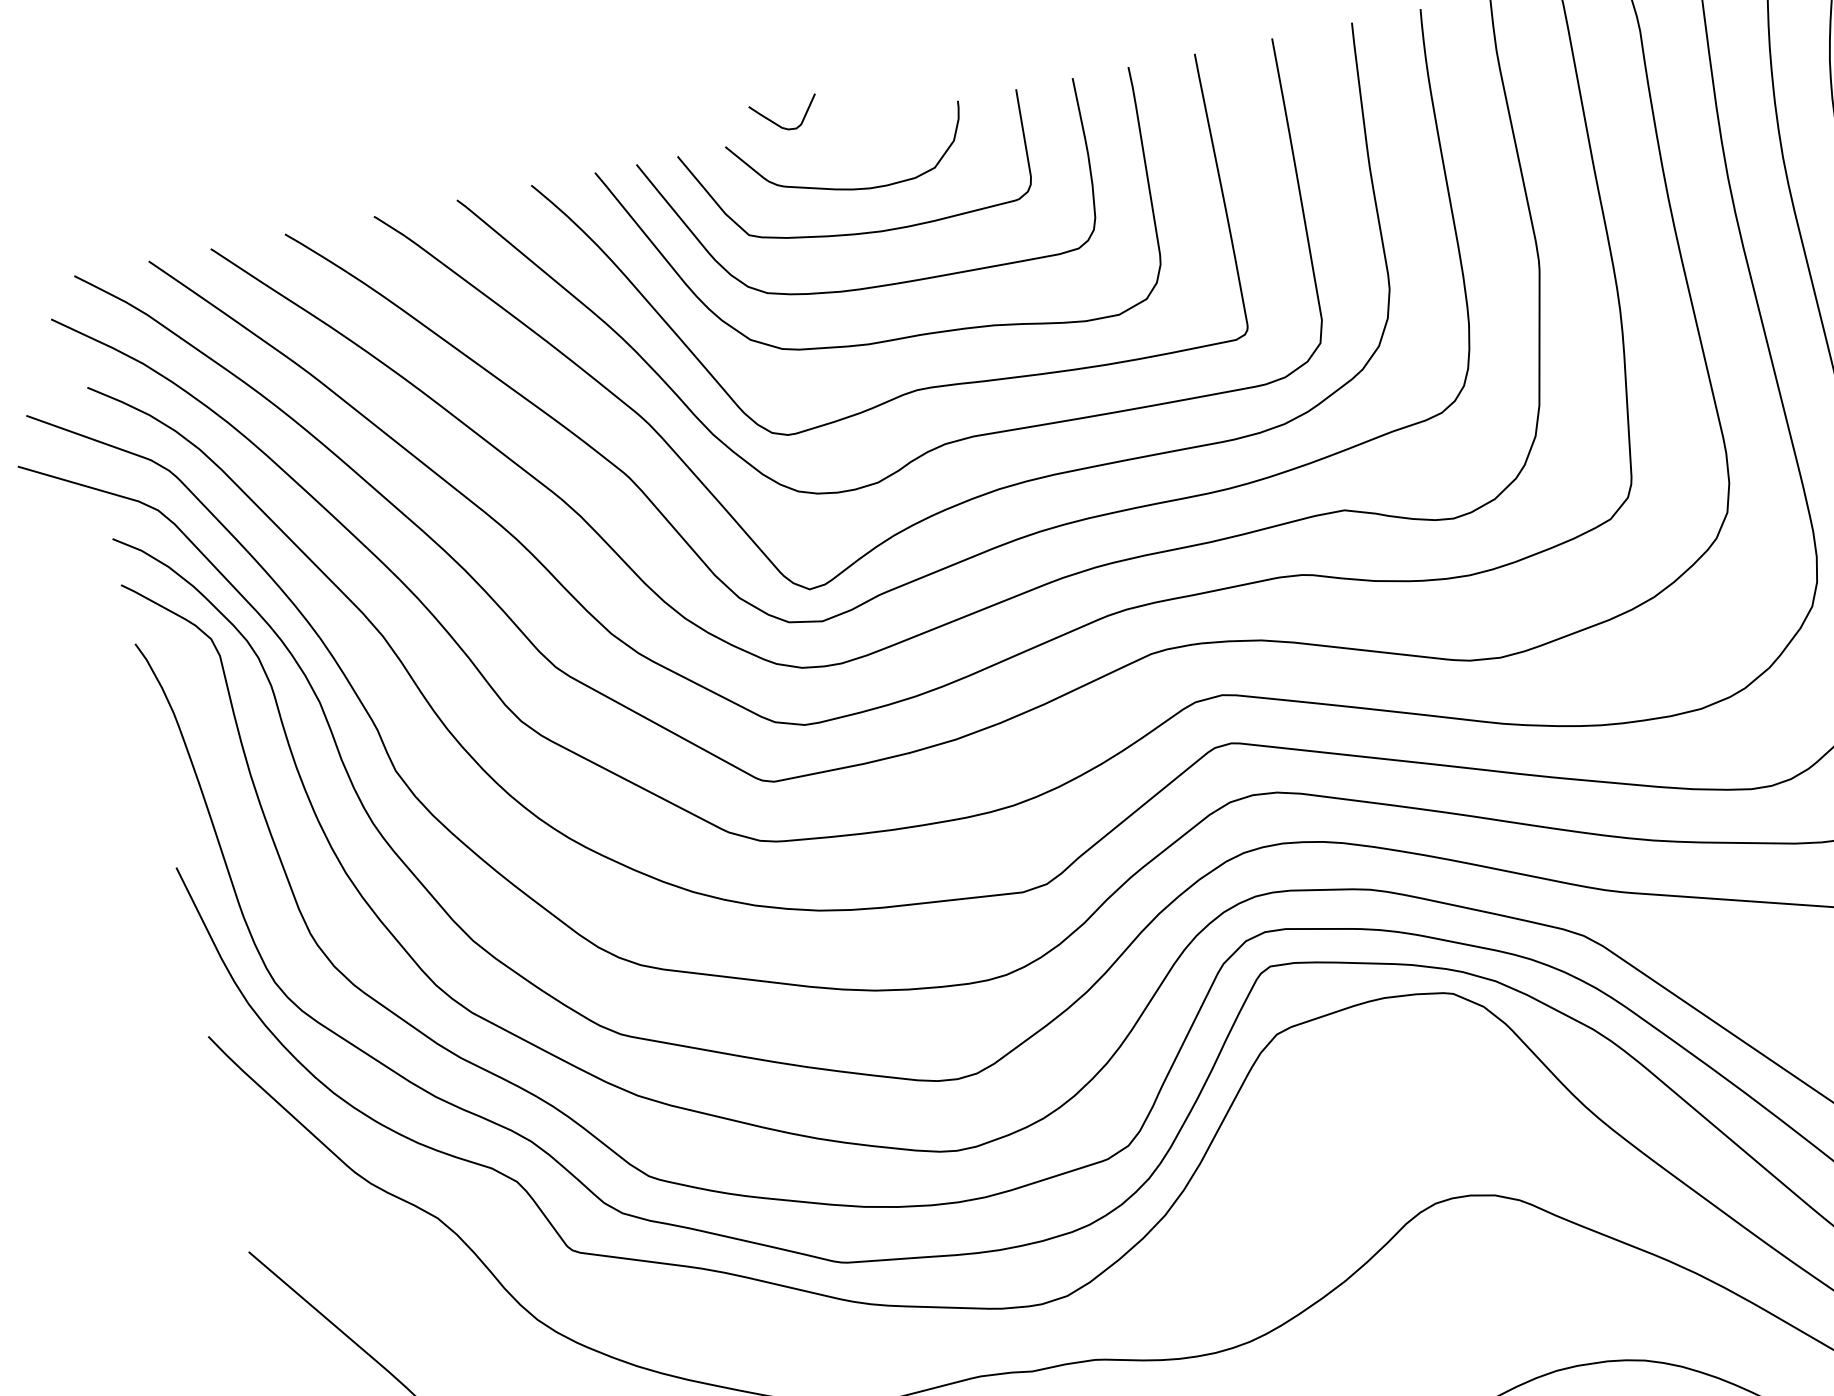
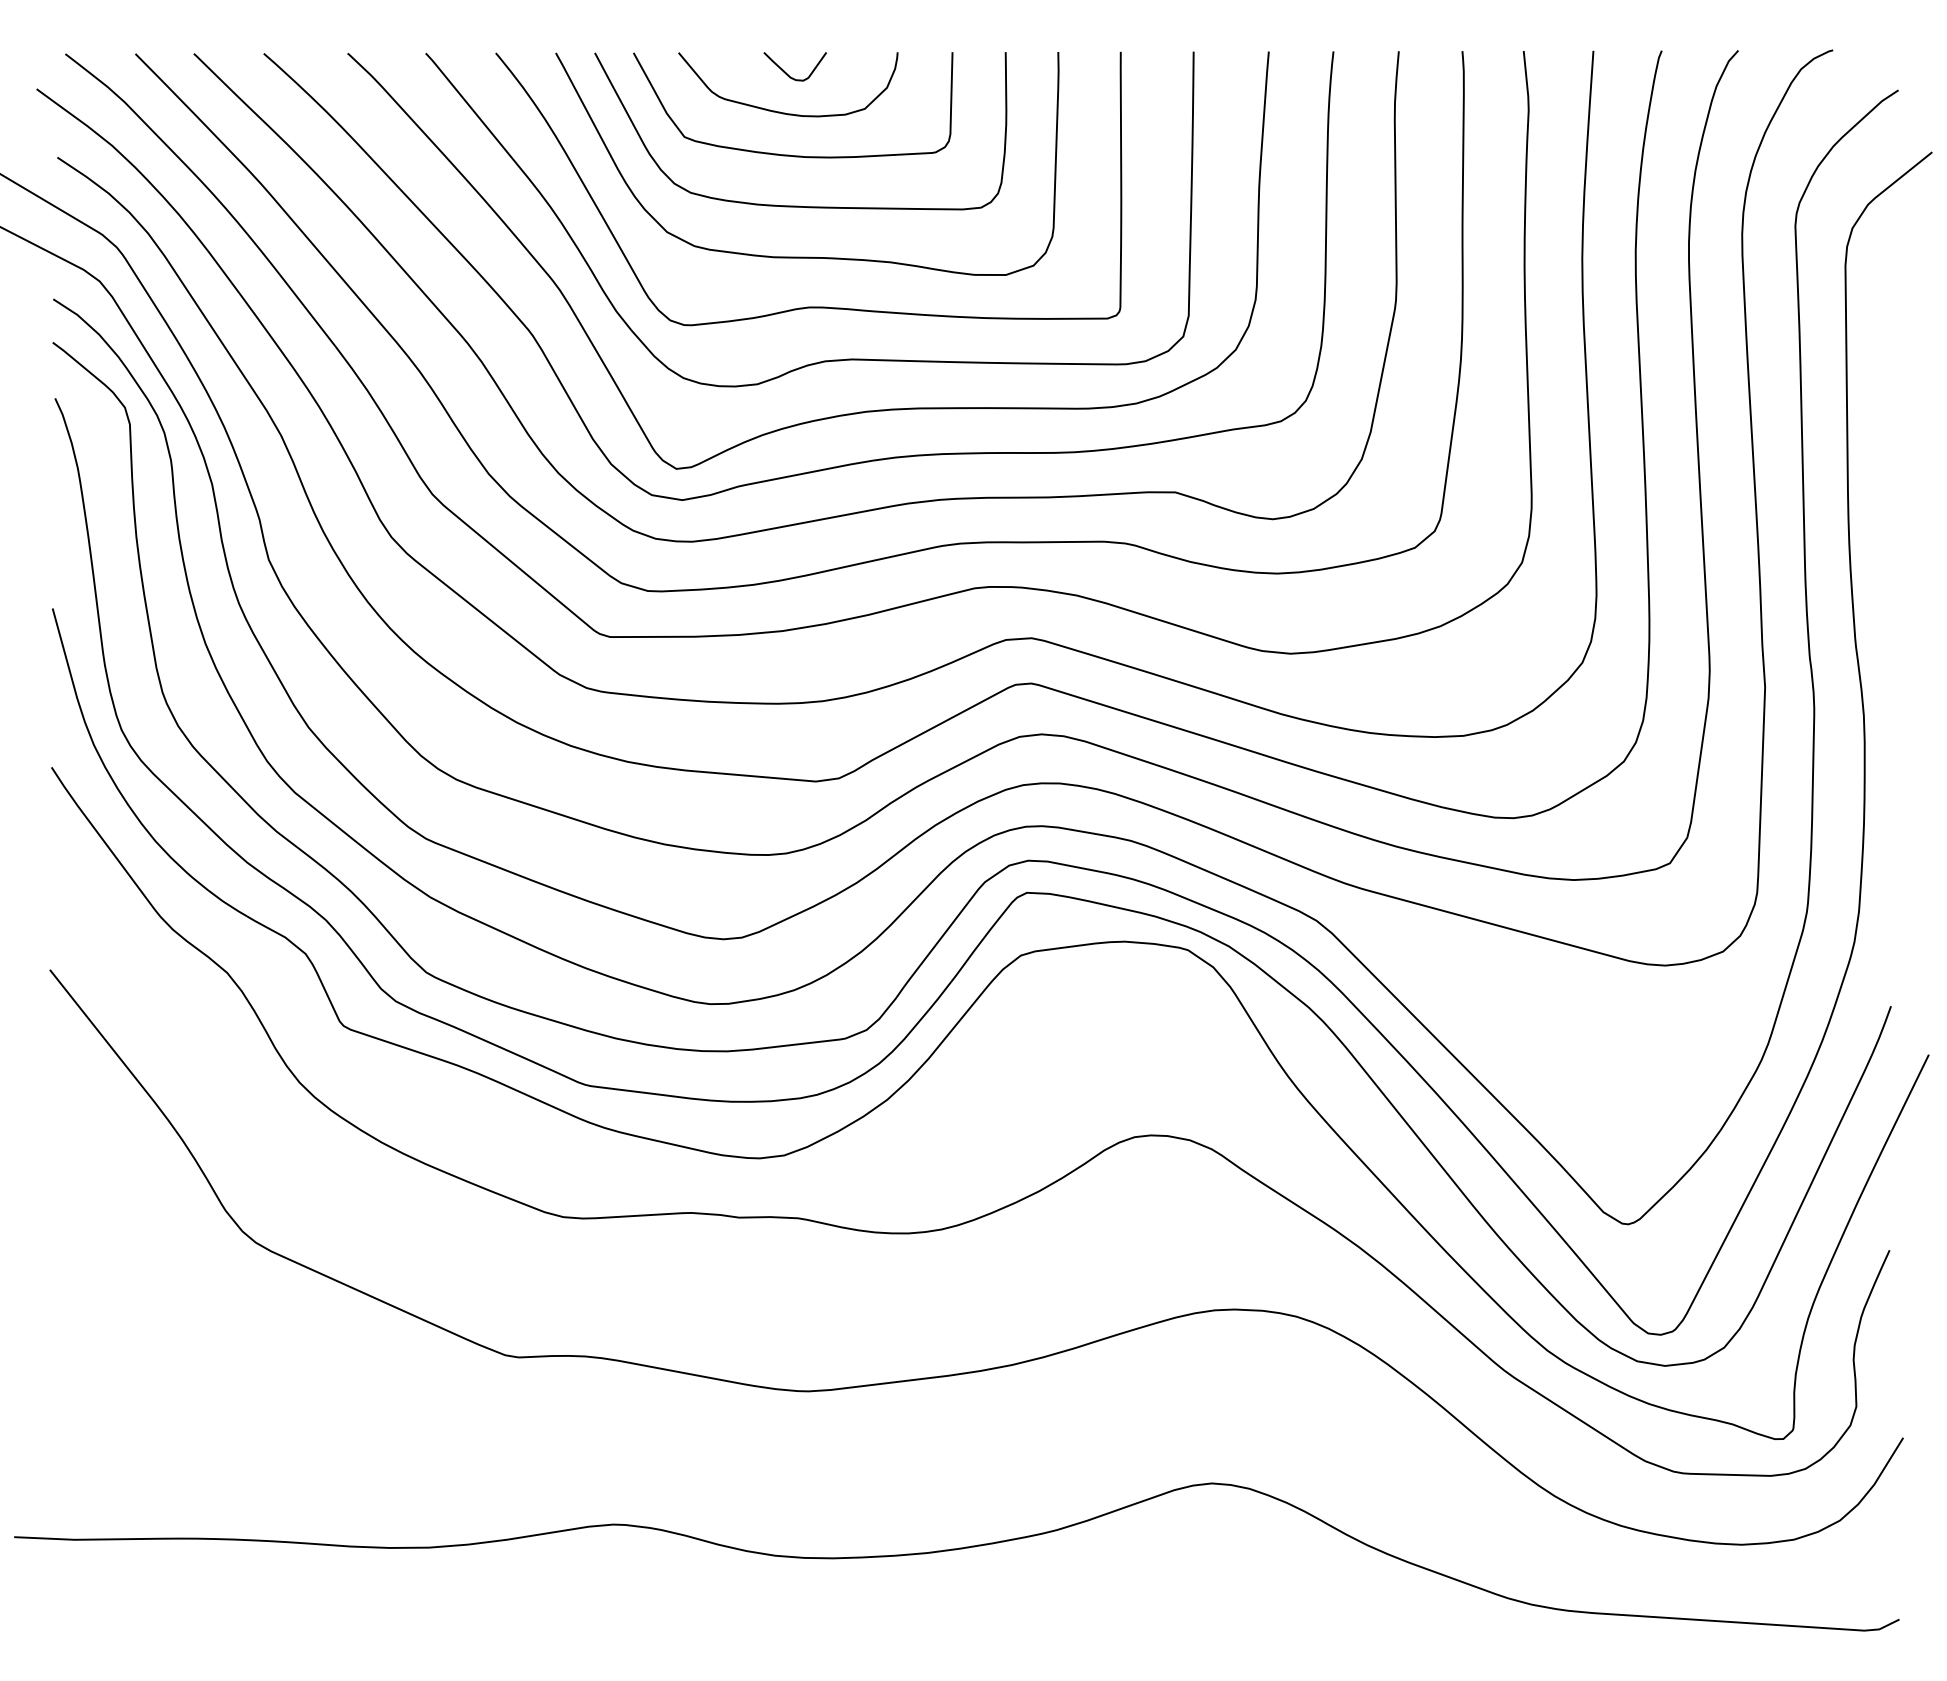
curve: (778, 124) -> (787, 73), moved

